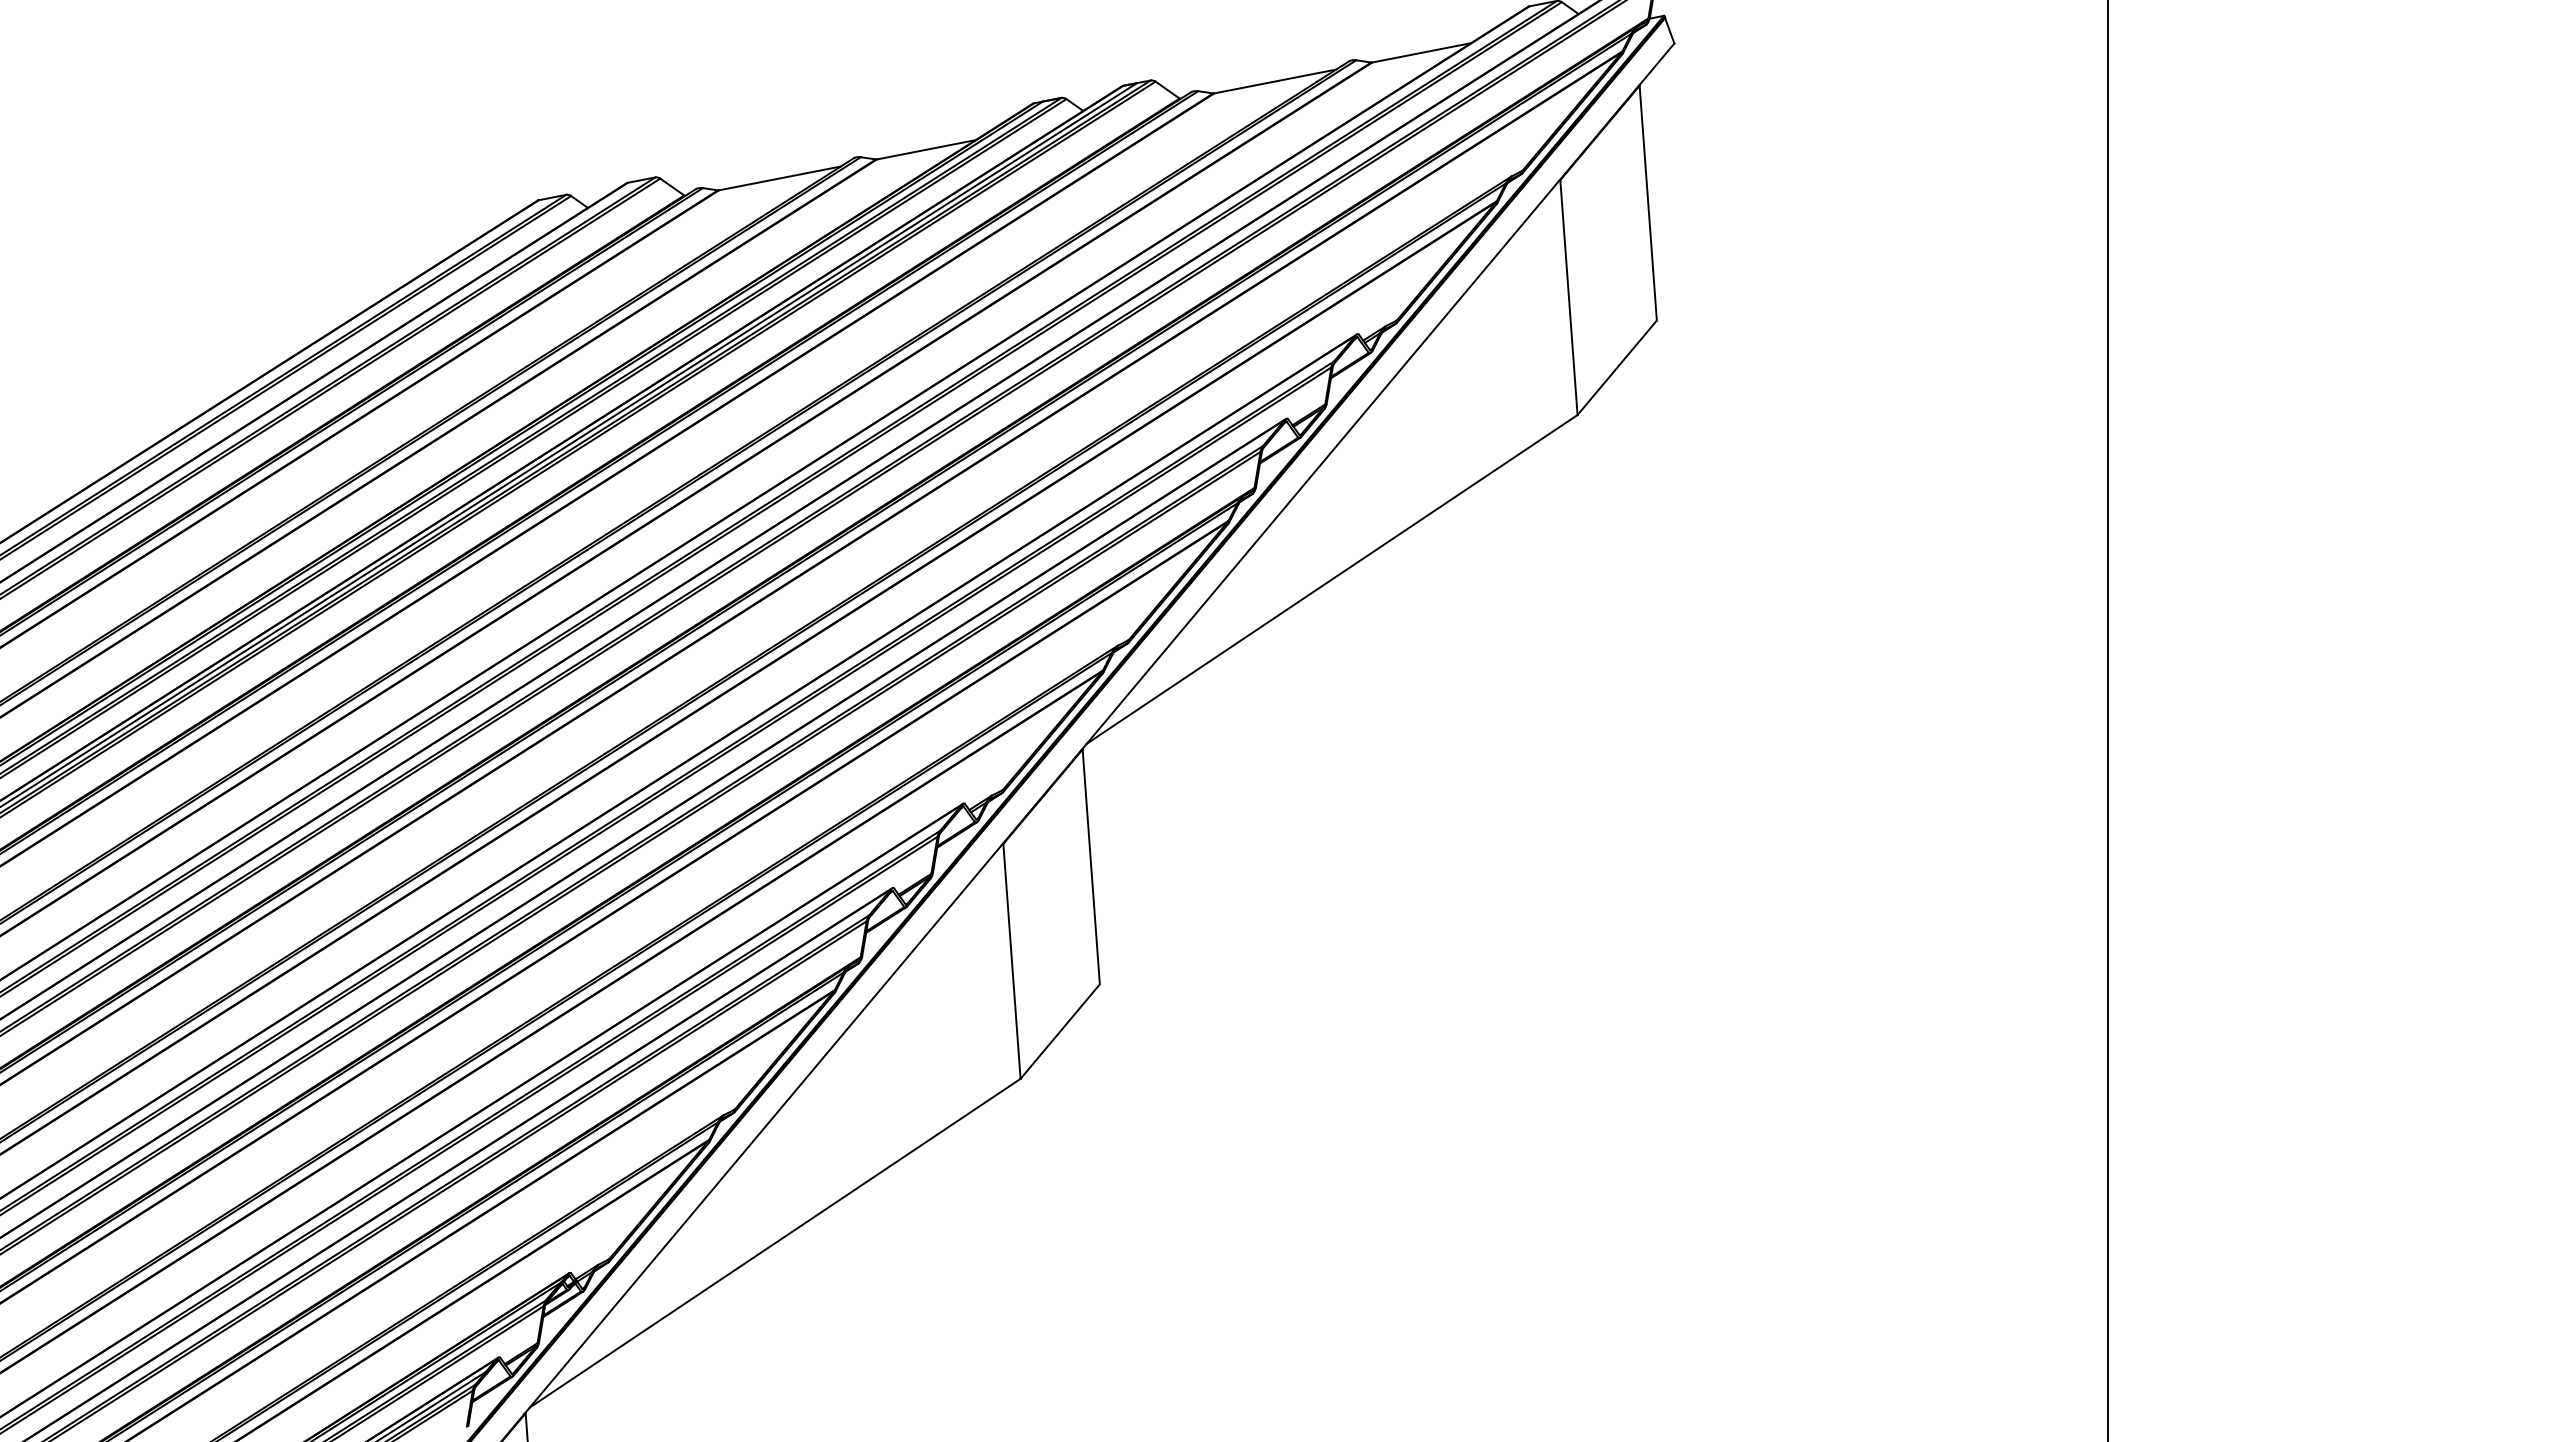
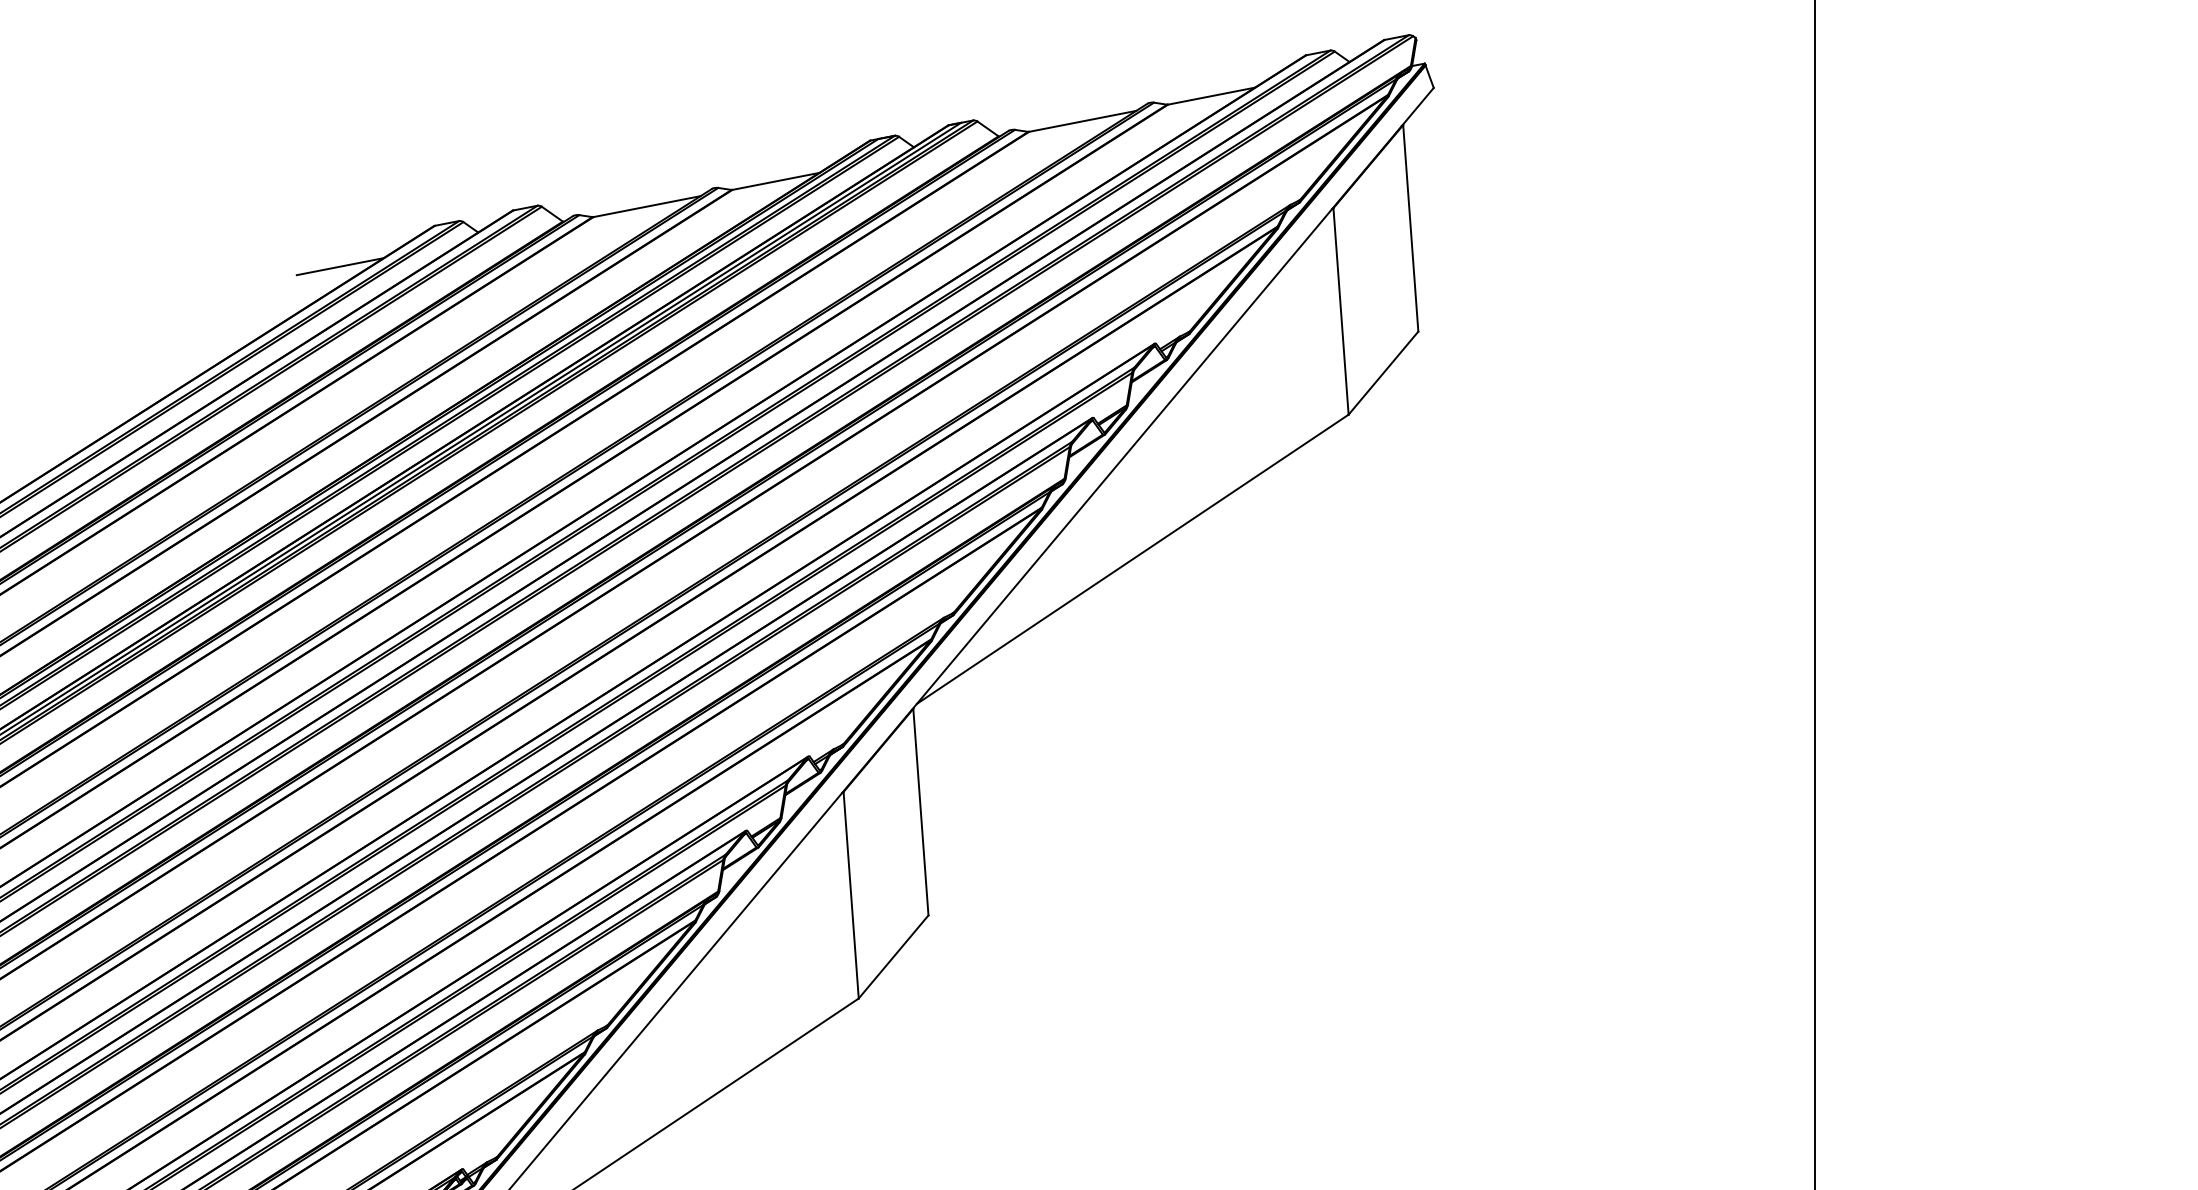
line: (430, 246) -> (339, 266), added

